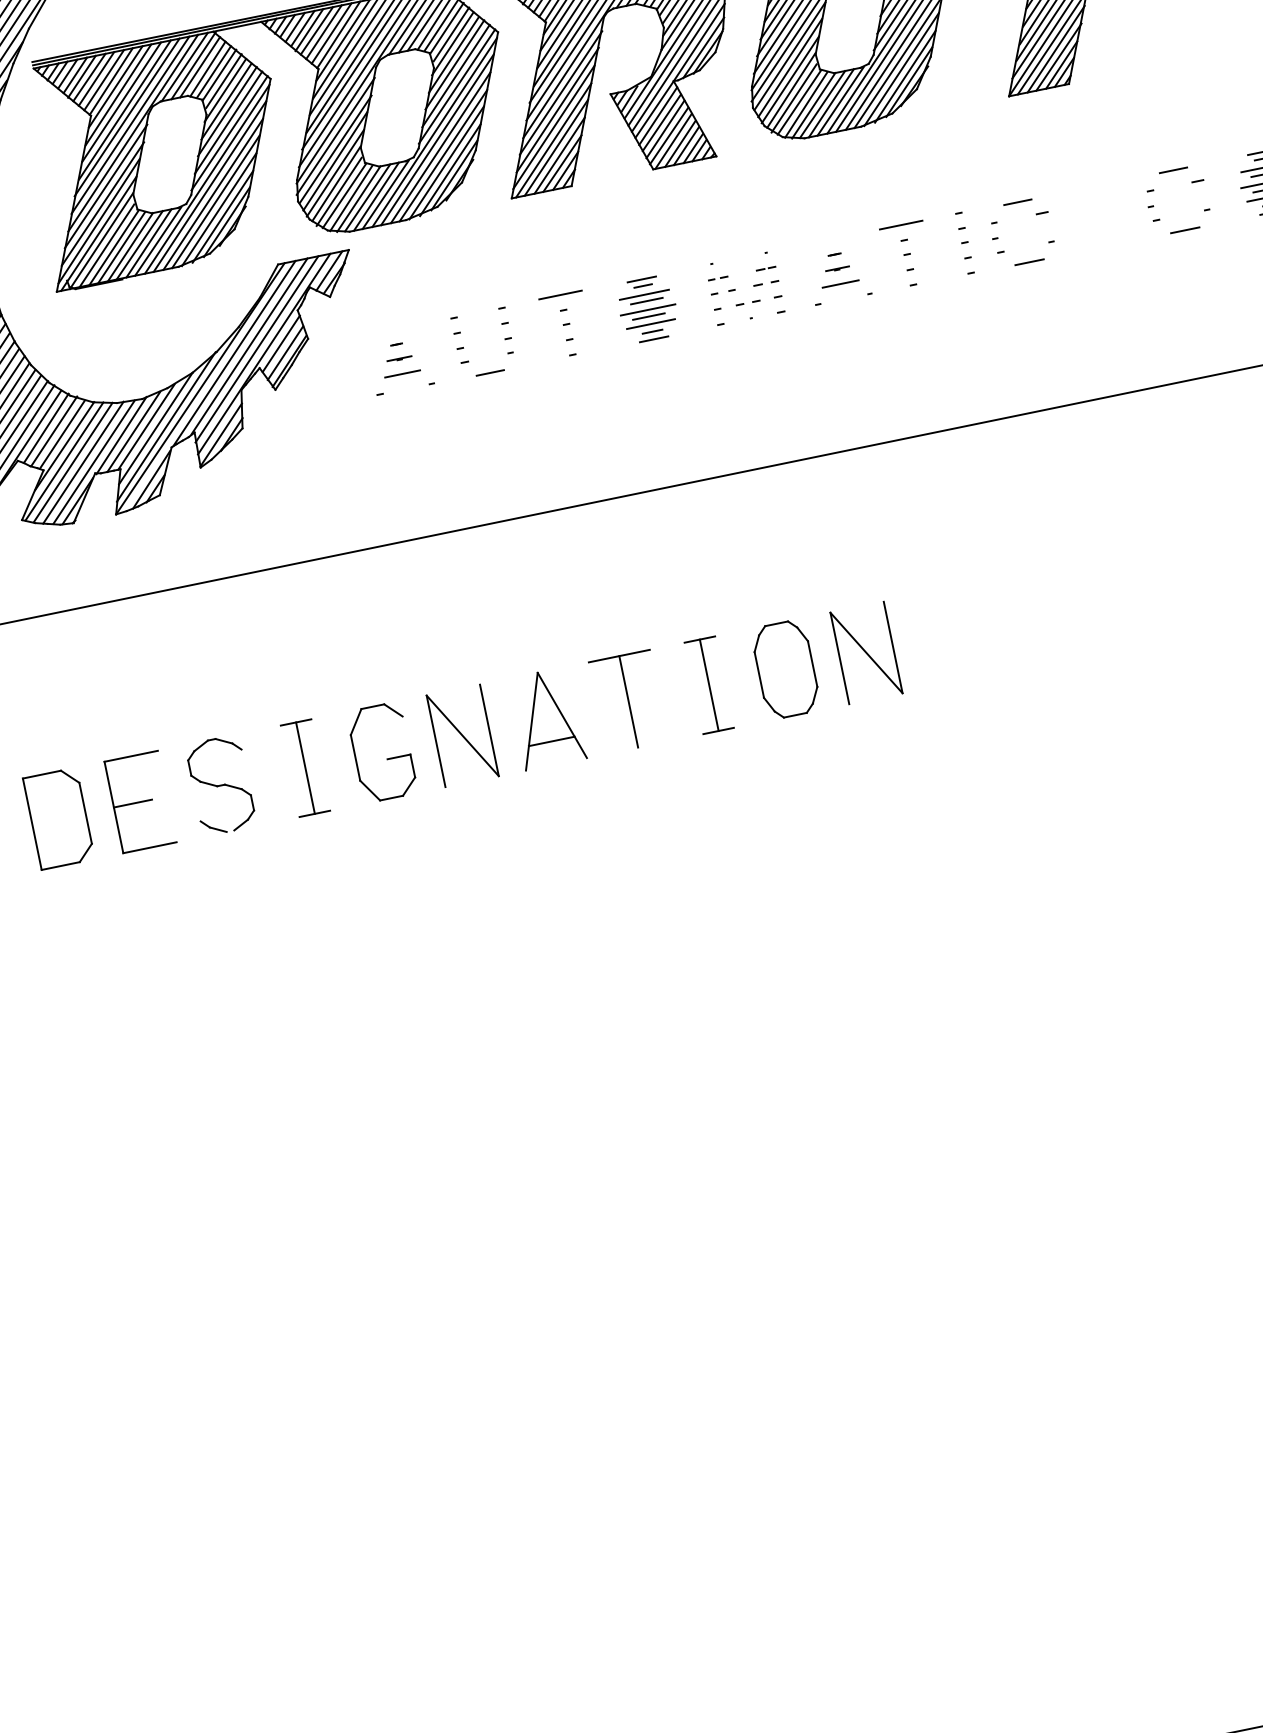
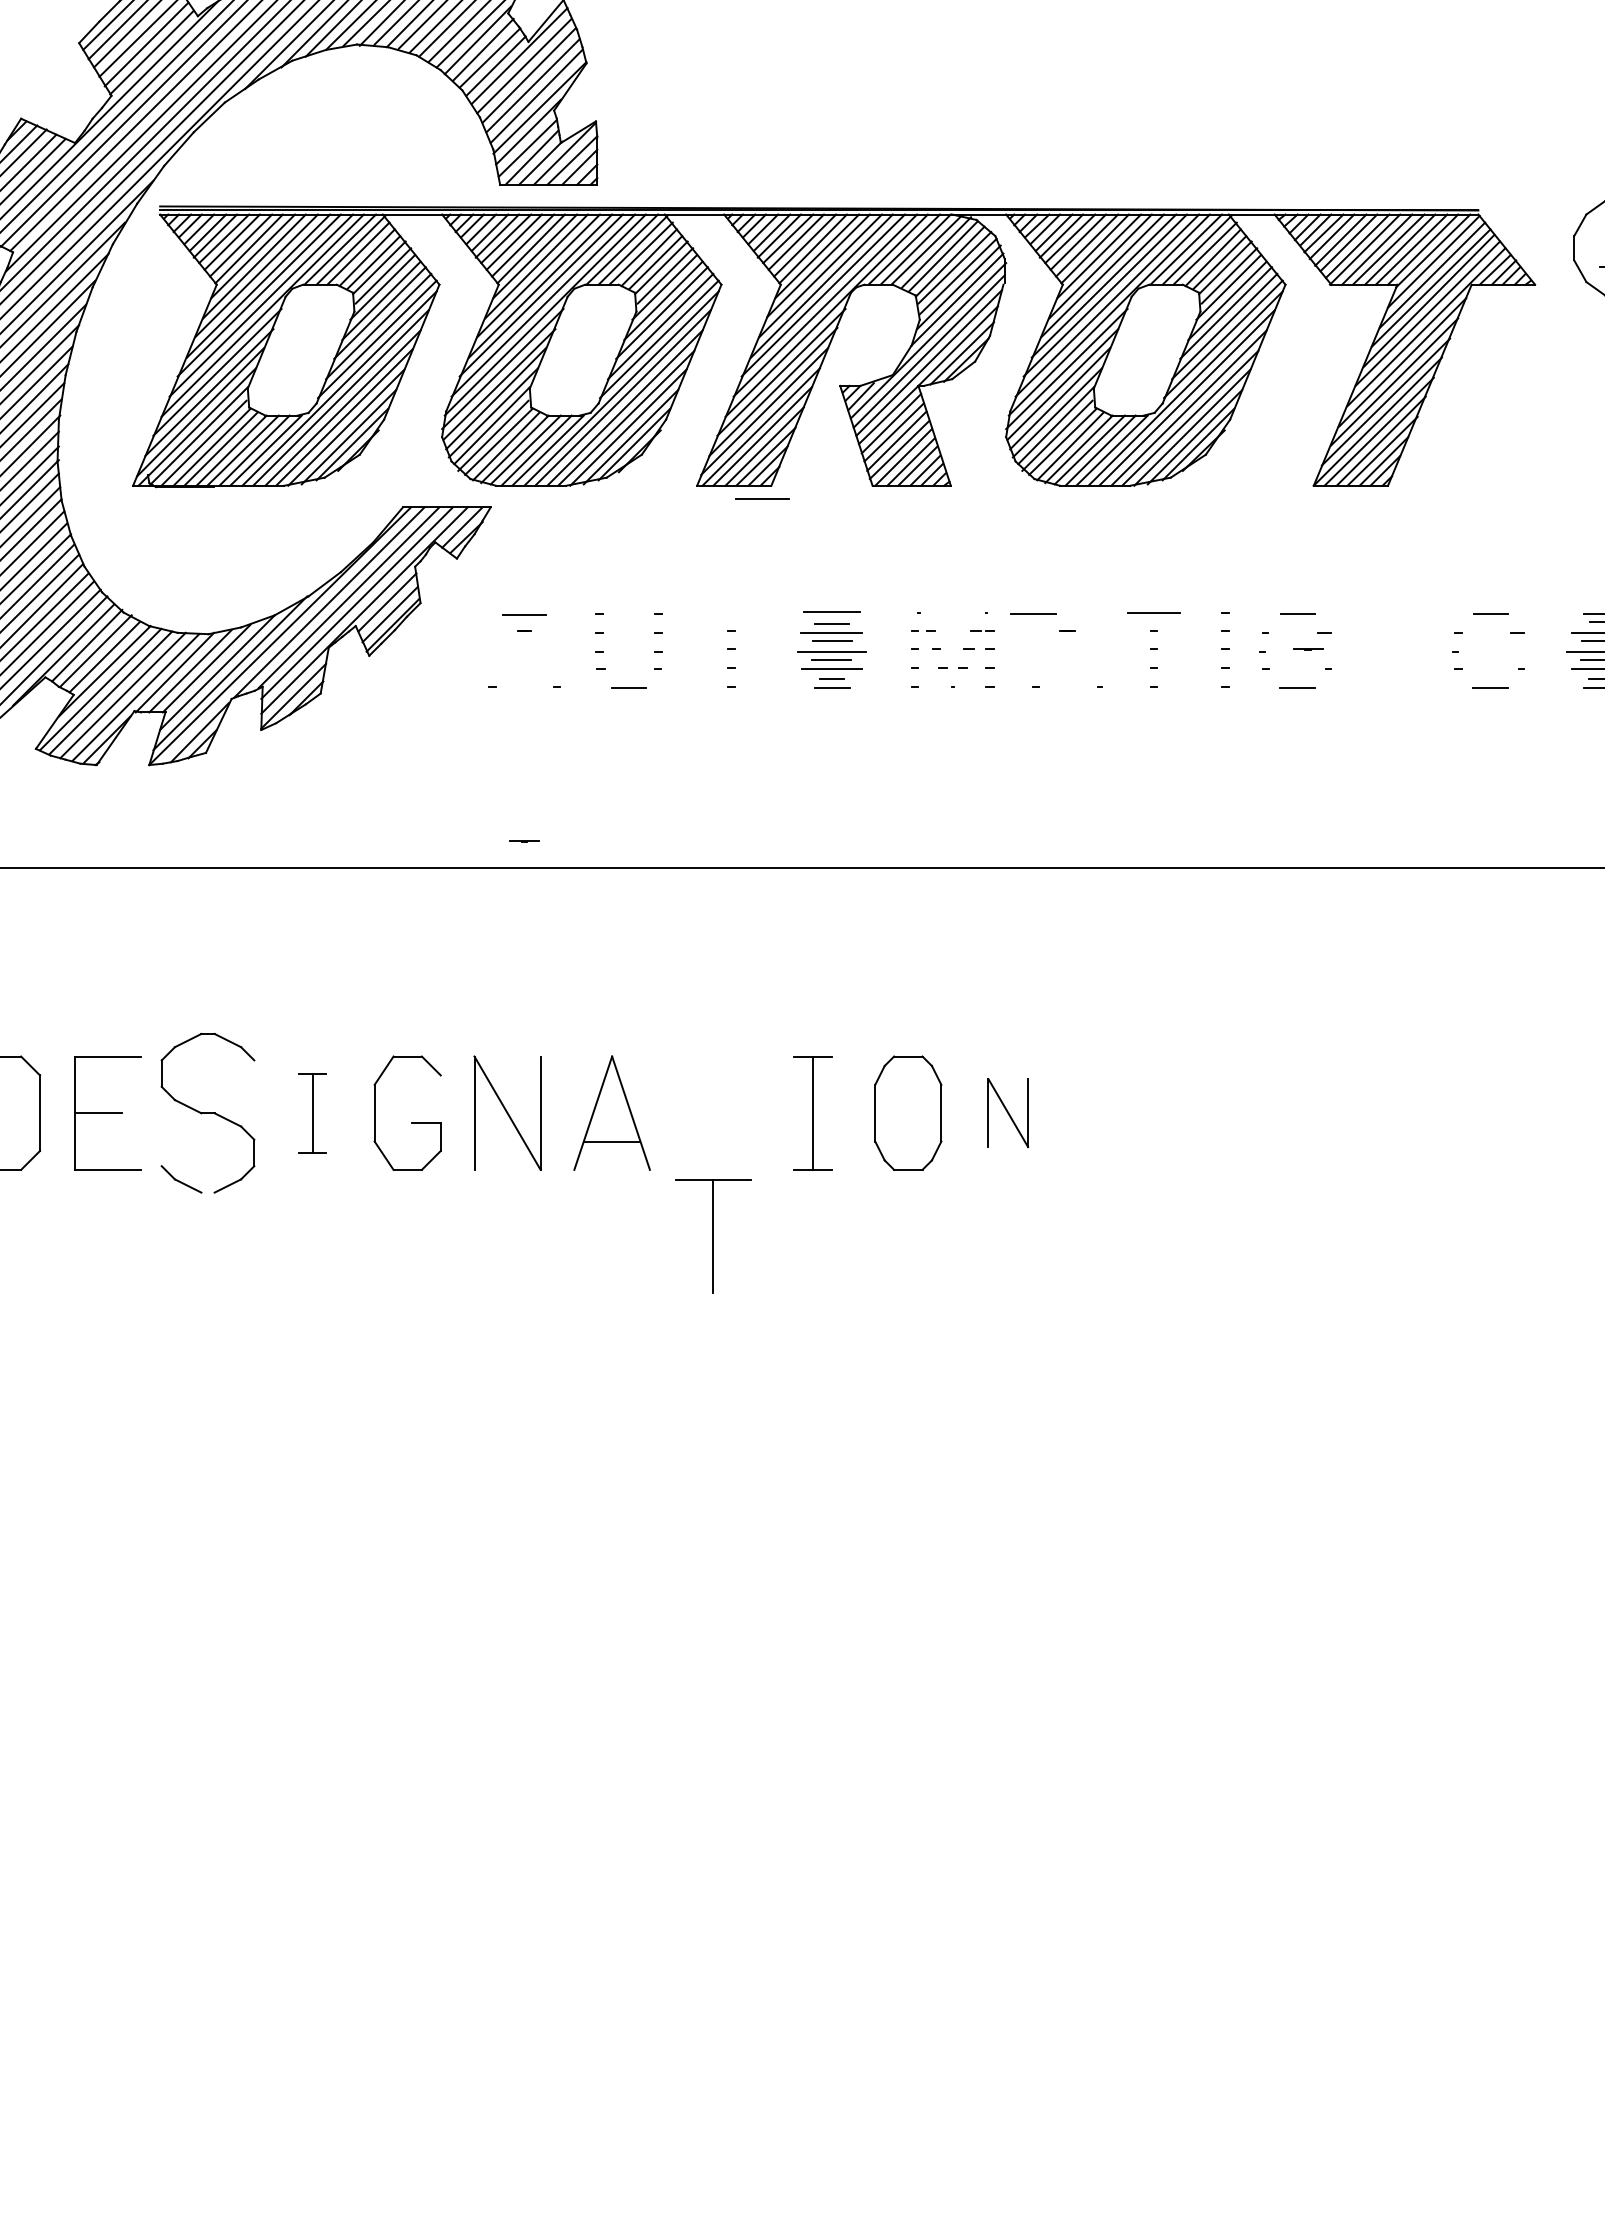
line: (837, 269) -> (1308, 649), moved
part: (642, 282) -> (832, 617), size x1.6
line: (840, 283) -> (1033, 613), moved
line: (560, 294) -> (762, 498), moved
line: (399, 359) -> (524, 841), moved
line: (402, 373) -> (524, 614), moved
part: (866, 652) -> (1008, 1112), size x0.6
part: (628, 702) -> (713, 1236), moved
part: (305, 768) -> (312, 1113), size x0.7
part: (220, 785) -> (207, 1112), size x1.4

